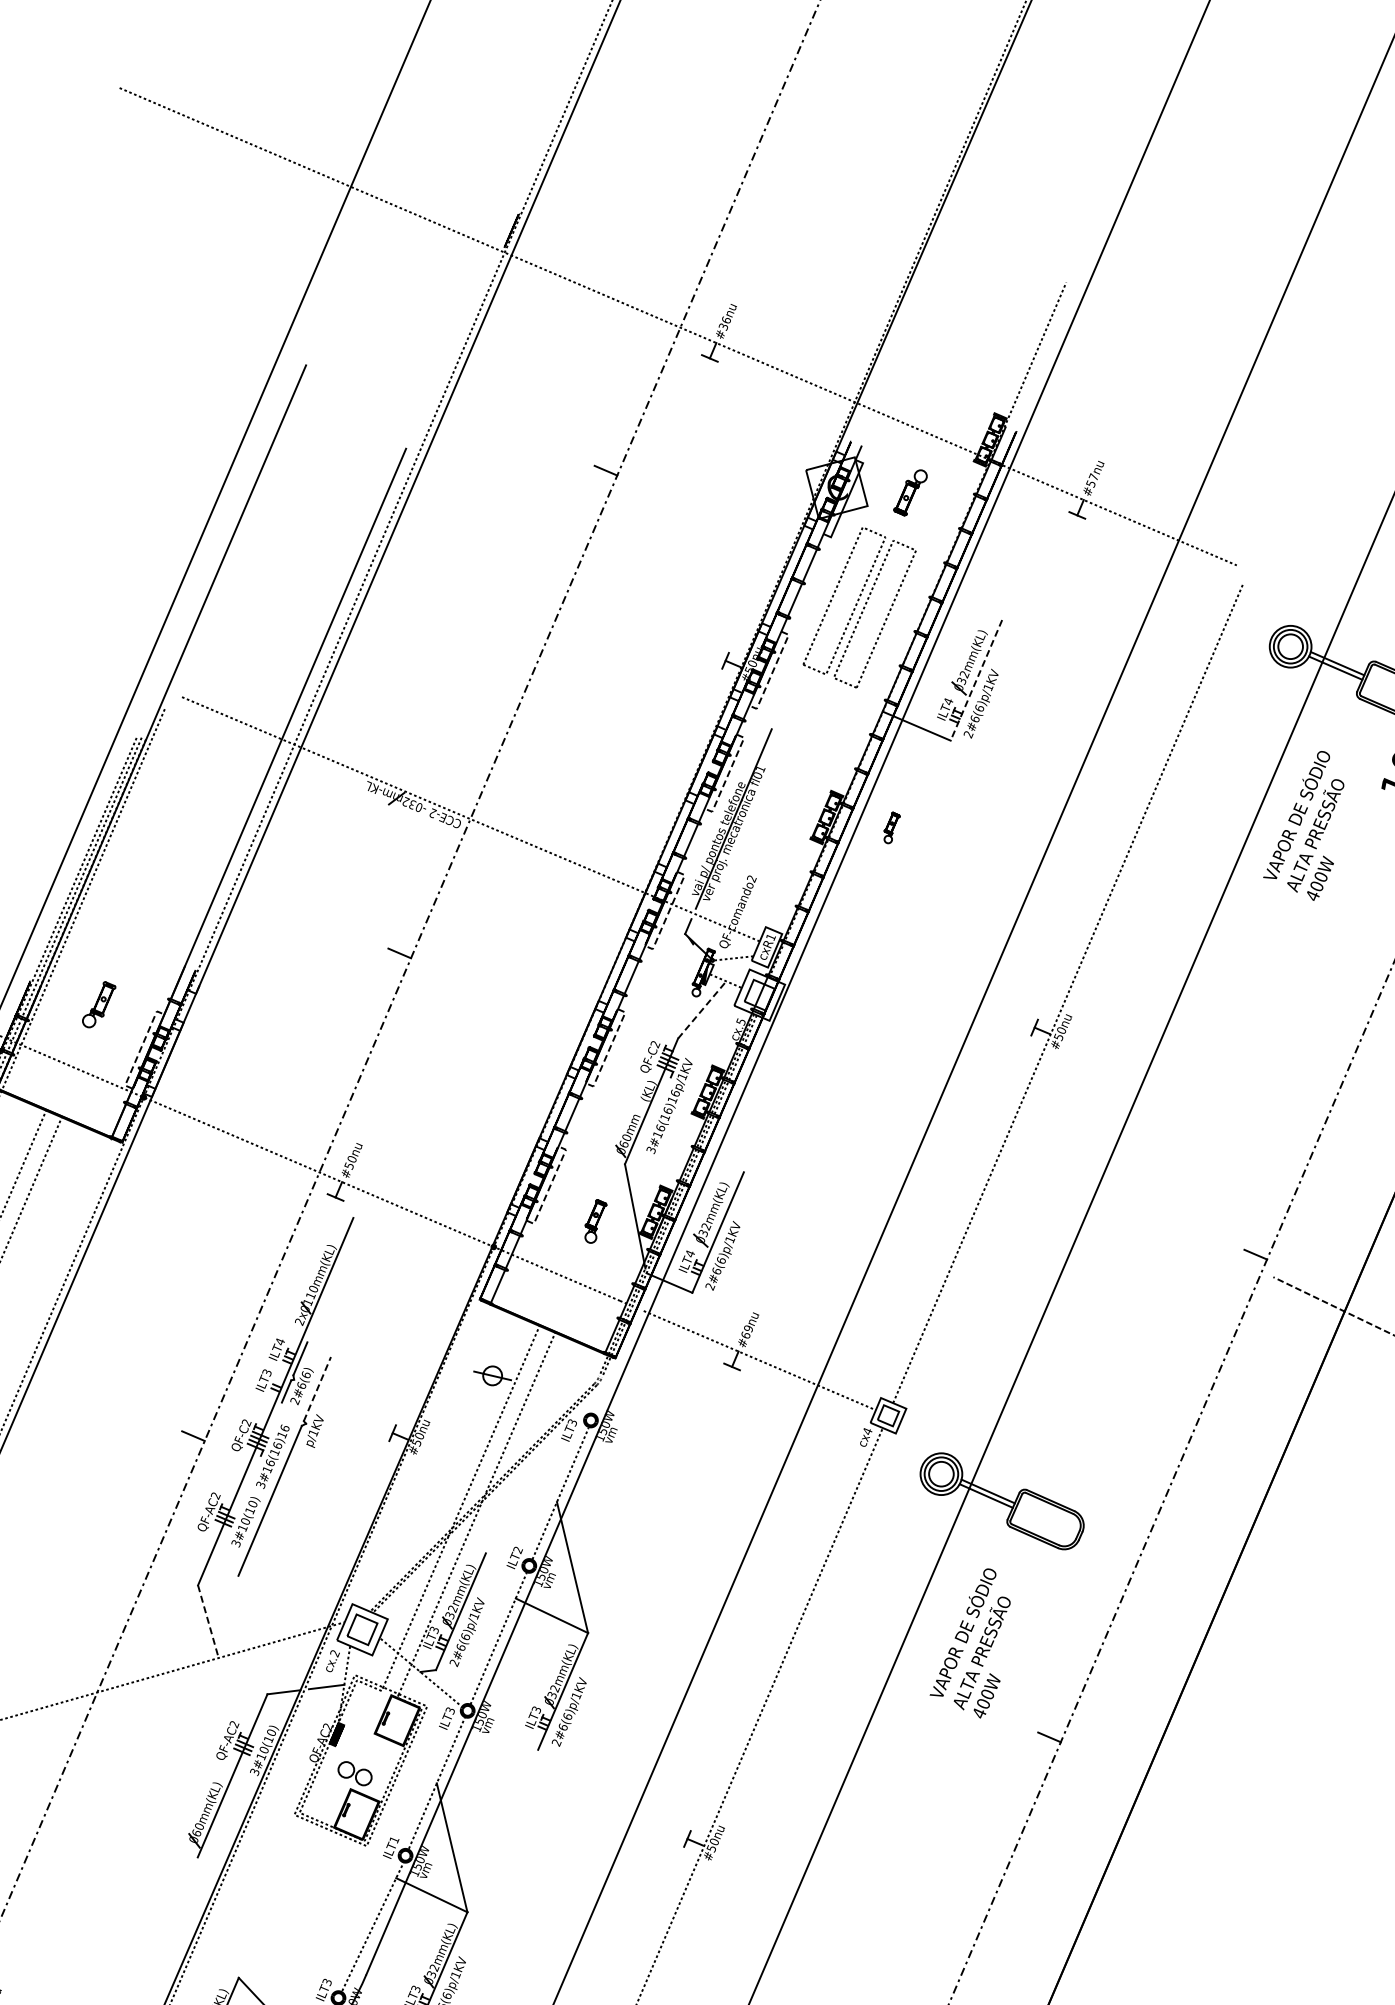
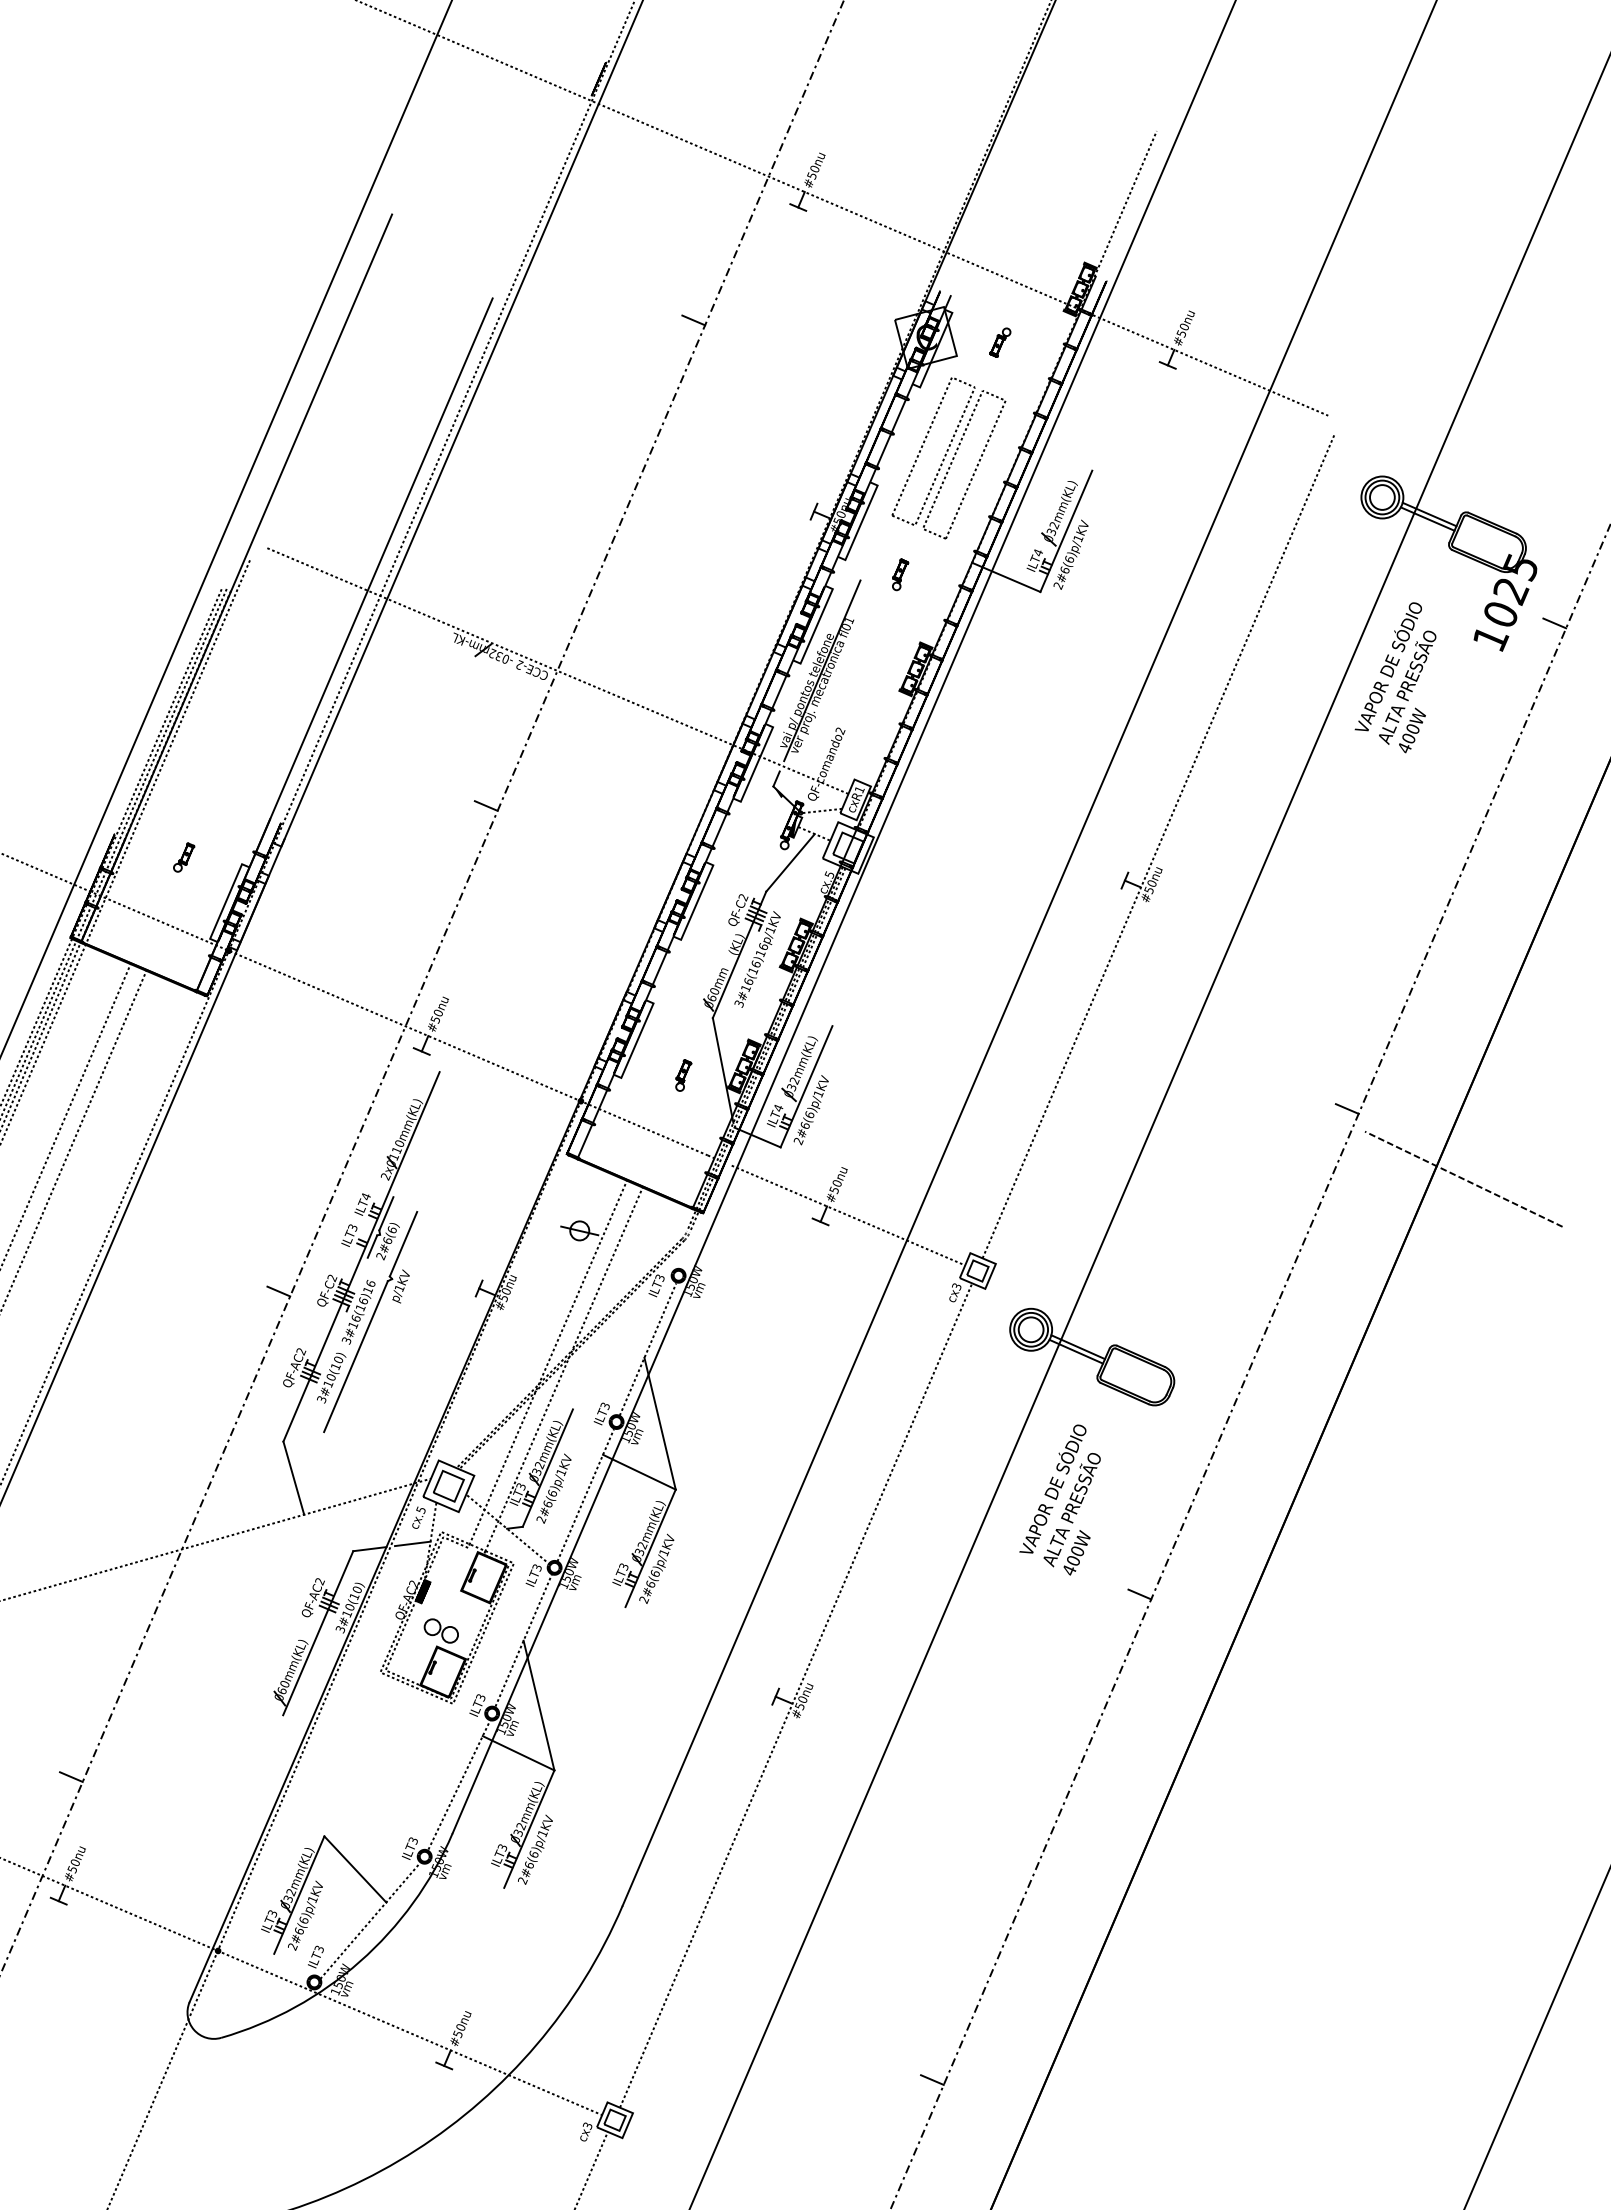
text: (725, 322) -> (813, 171), #36nu -> #50nu
text: (1092, 476) -> (1183, 326), #57nu -> #50nu
part: (910, 492) -> (1000, 342), size x0.62
line: (772, 671) -> (861, 522), dashed -> solid
line: (976, 680) -> (1066, 531), dashed -> solid
line: (728, 774) -> (816, 626), dashed -> solid
part: (892, 827) -> (900, 574), moved
line: (668, 912) -> (756, 764), dashed -> solid
part: (99, 1004) -> (184, 857), size x0.62
line: (702, 1009) -> (790, 862), dashed -> solid
line: (141, 1048) -> (226, 901), dashed -> solid
line: (609, 1049) -> (697, 902), dashed -> solid
line: (550, 1186) -> (637, 1040), dashed -> solid
part: (595, 1221) -> (683, 1075), size x0.71
text: (746, 1332) -> (835, 1187), #69nu -> #50nu
line: (317, 1388) -> (403, 1243), dashed -> solid
text: (867, 1431) -> (956, 1286), cx4 -> cx3
text: (518, 1550) -> (605, 1406), ILT2 -> ILT3
line: (208, 1622) -> (293, 1478), dashed -> solid
text: (335, 1652) -> (421, 1509), cx.2 -> cx.5
text: (393, 1839) -> (480, 1697), ILT1 -> ILT3

